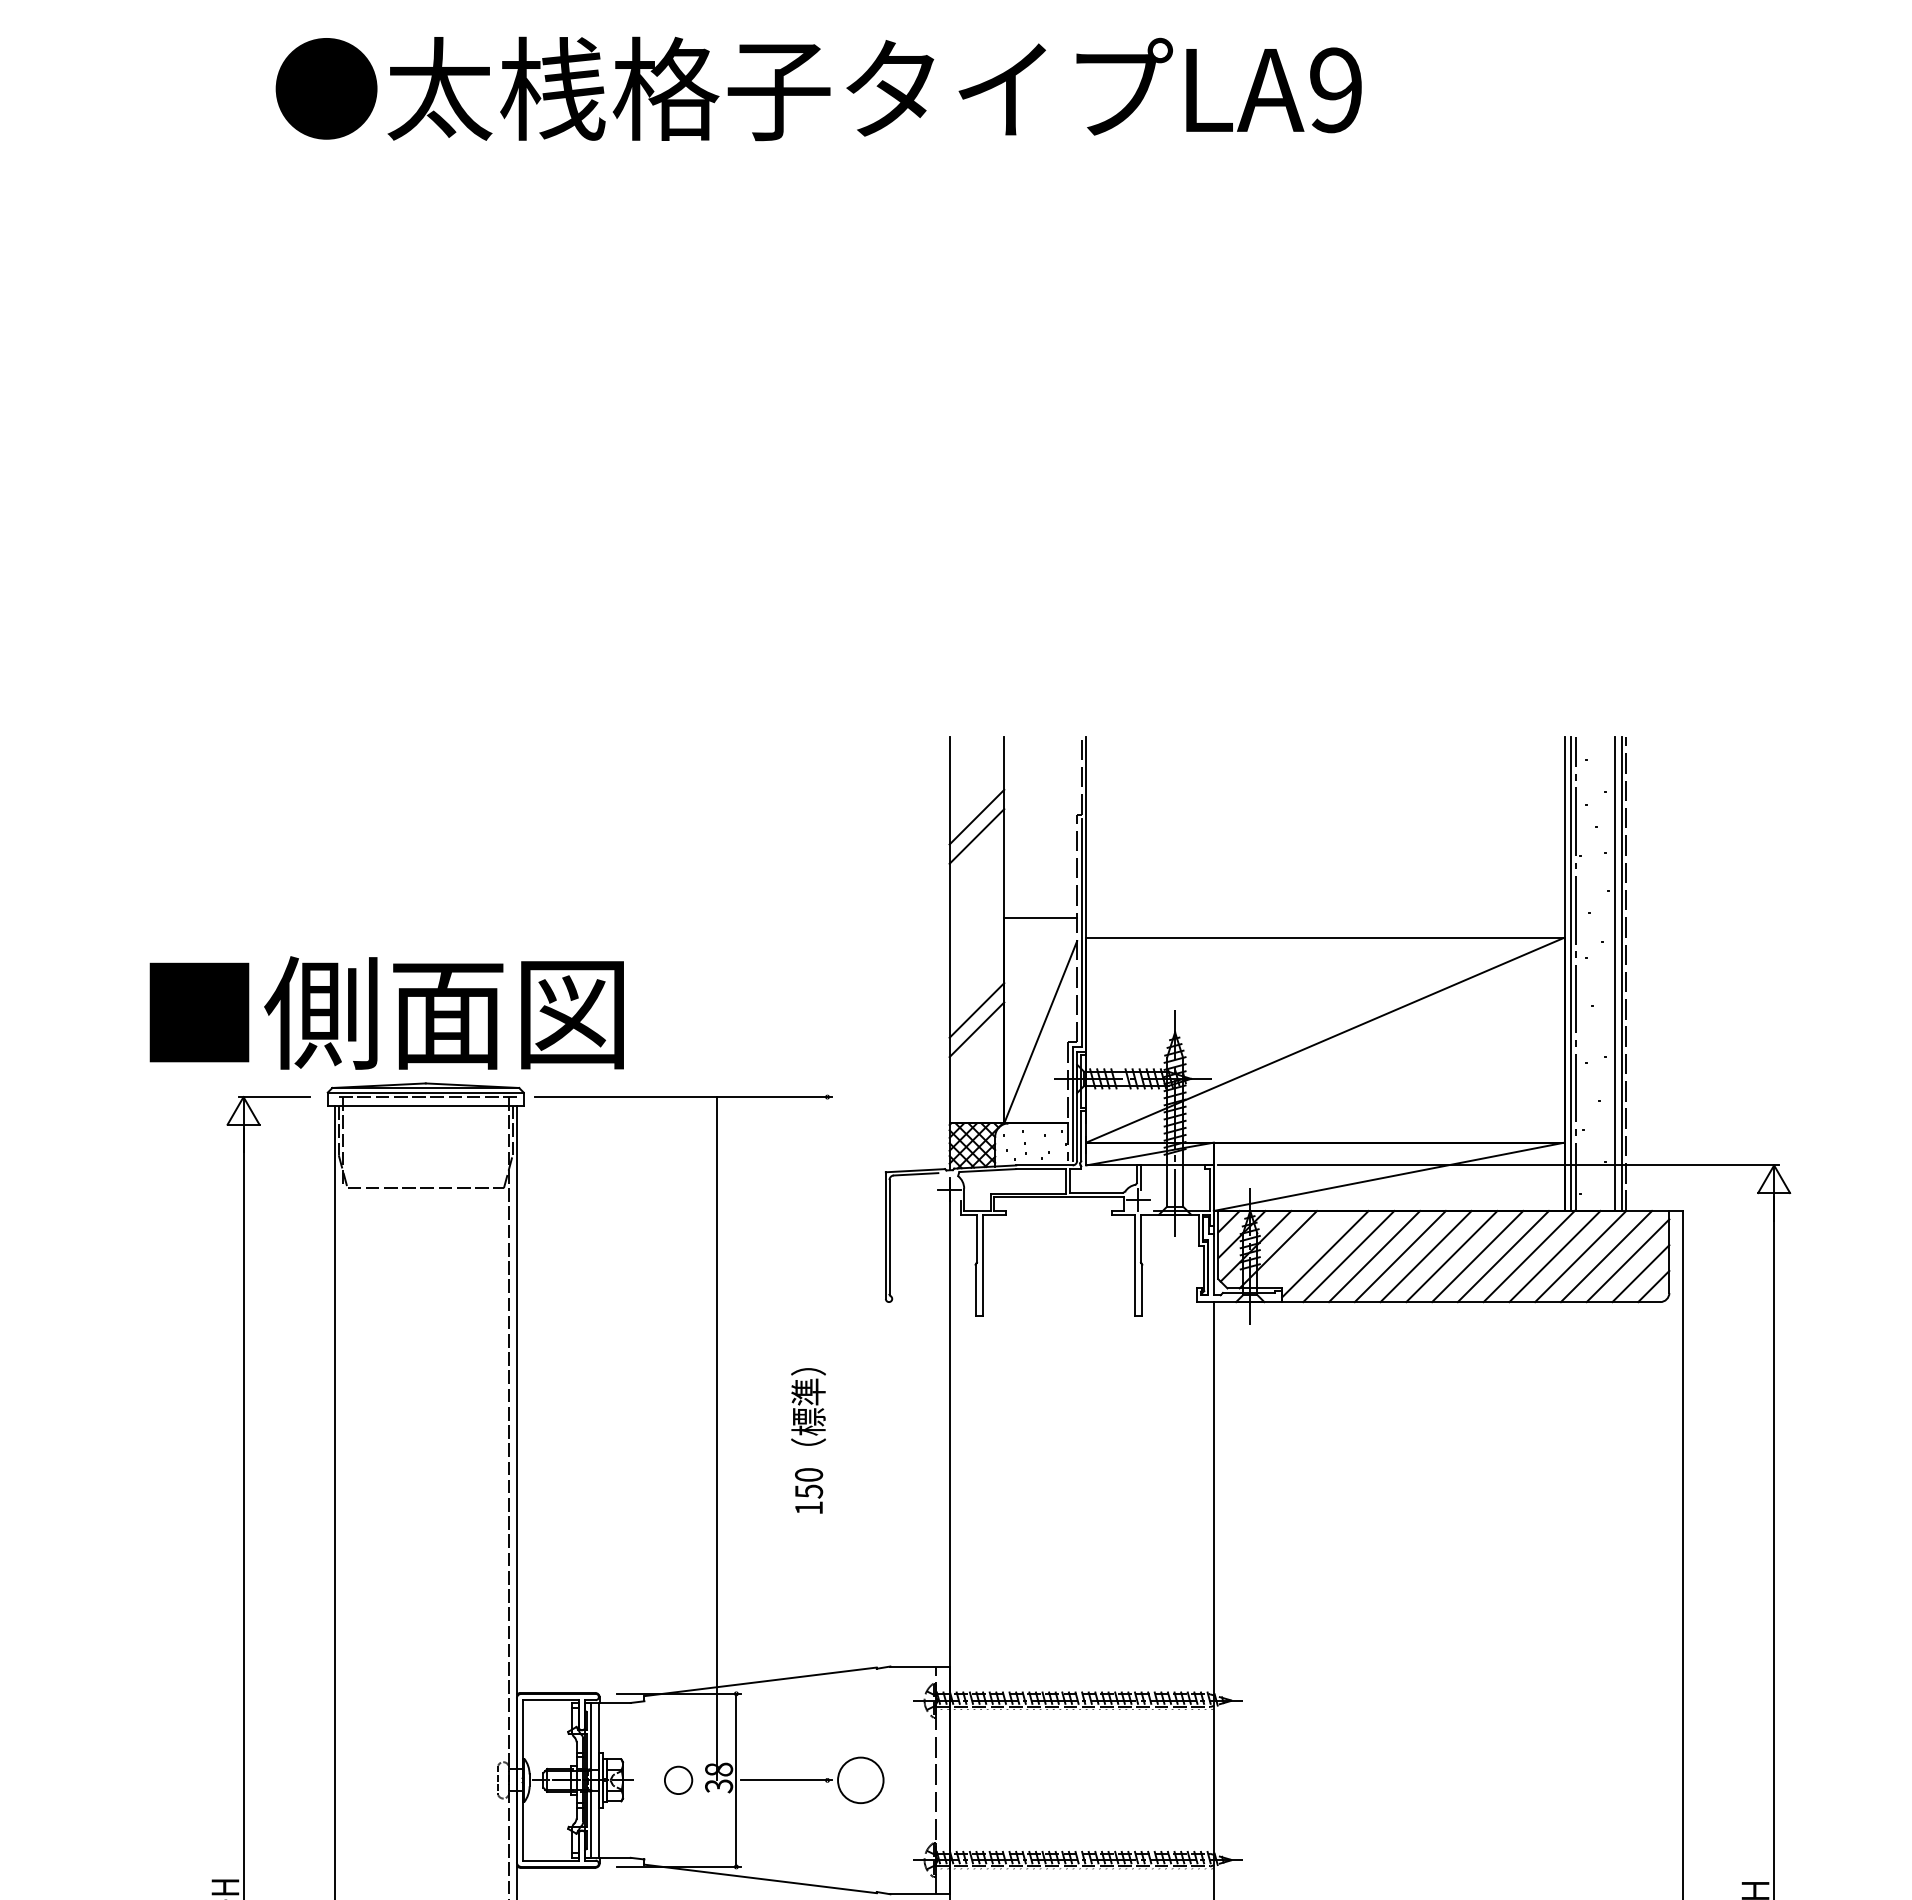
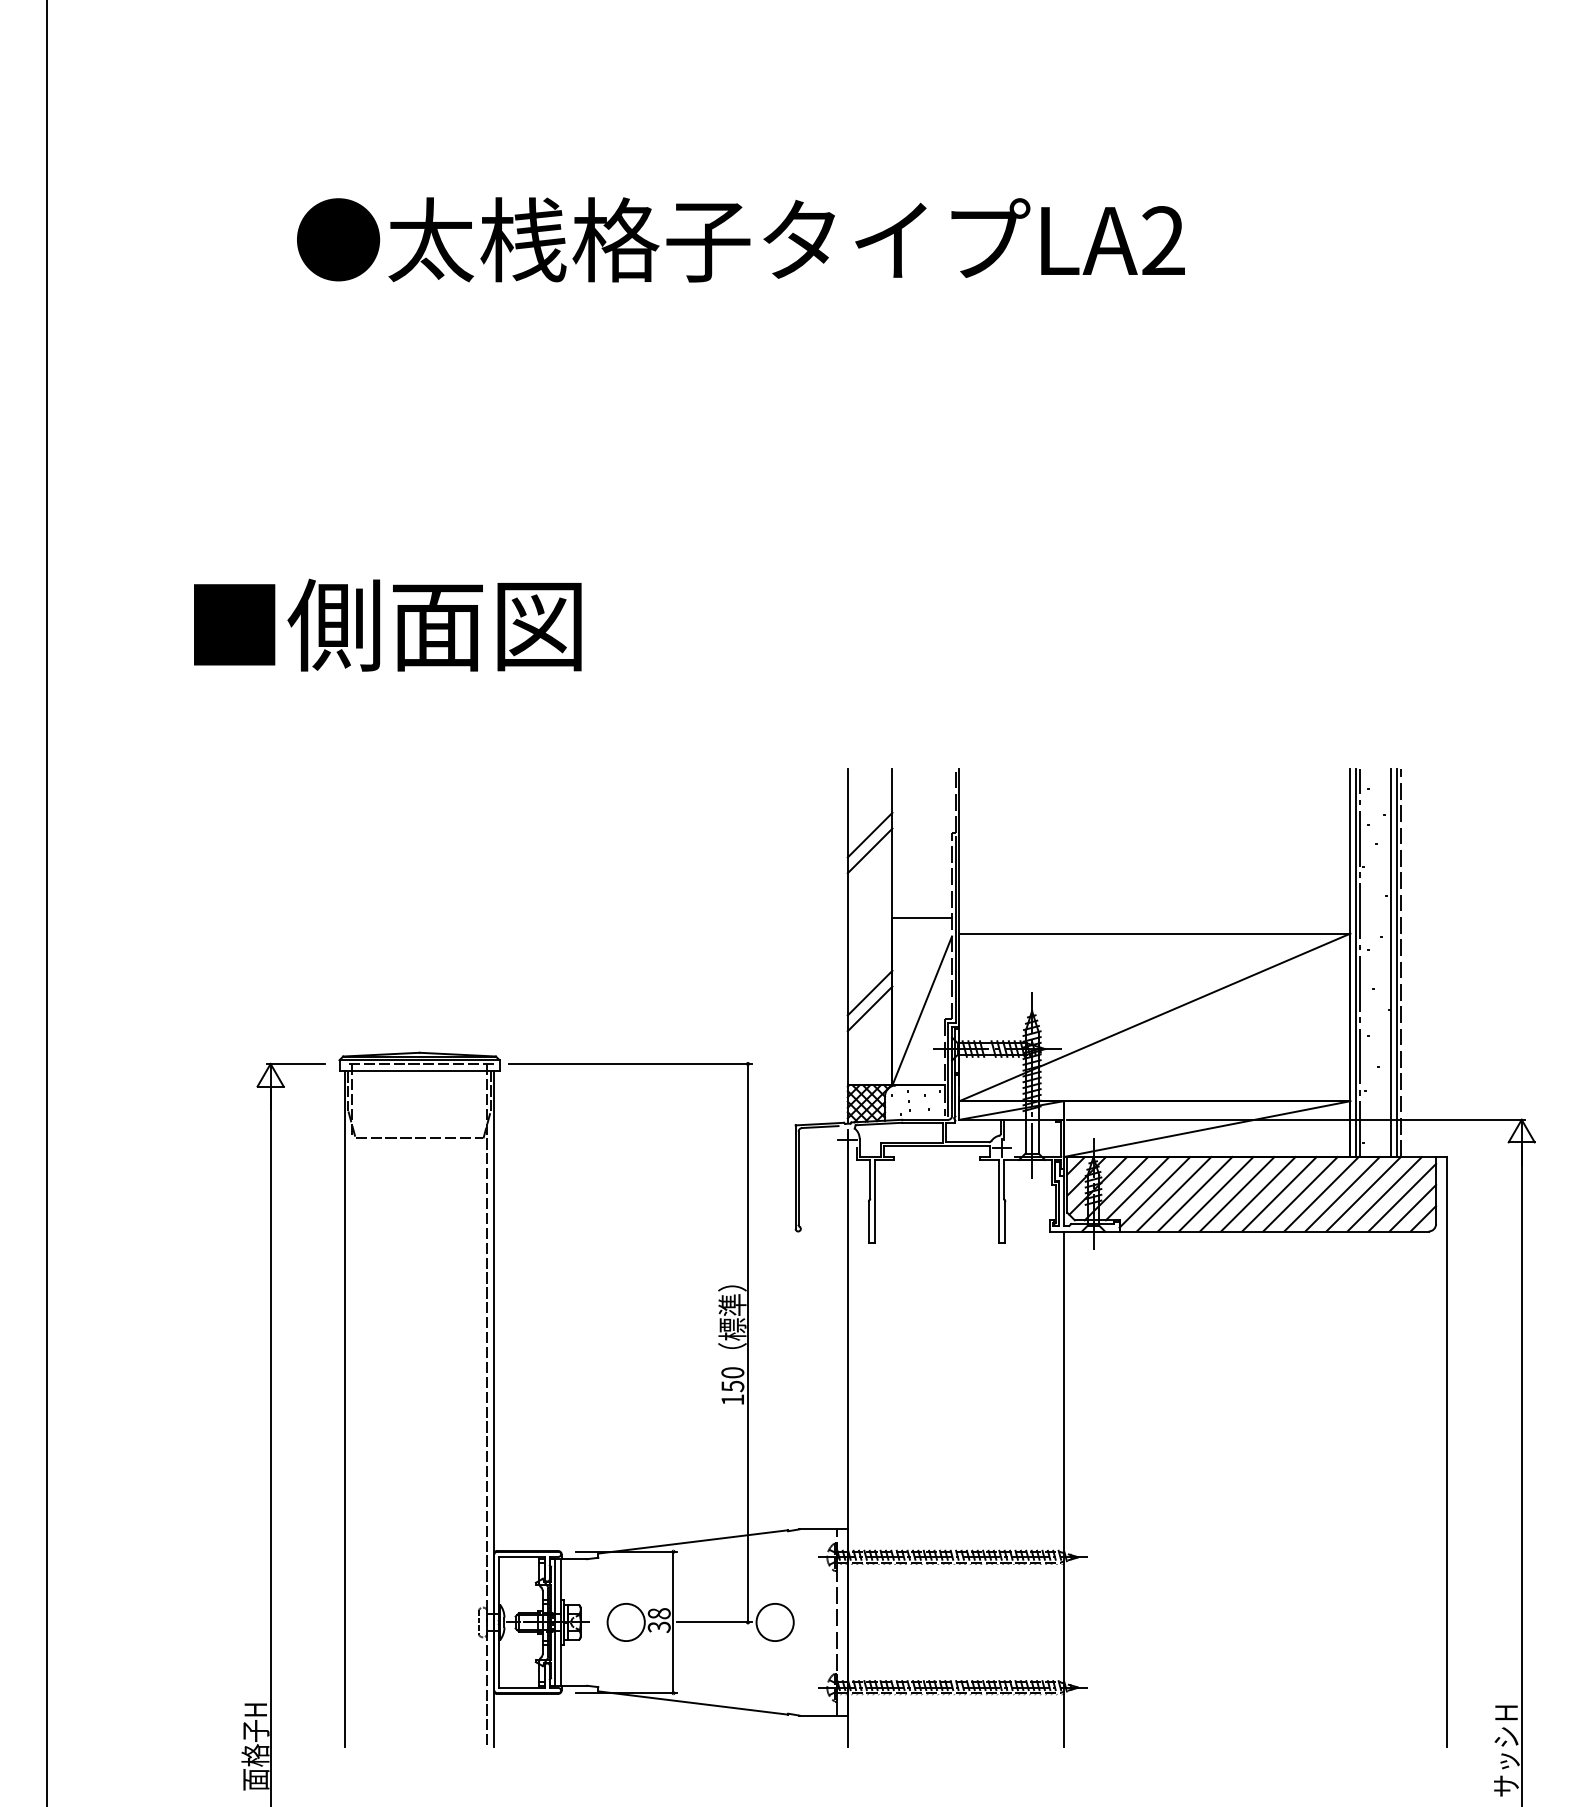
text: (1335, 90) -> (1163, 241), LA9 -> LA2
text: (386, 1012) -> (387, 624), moved
line: (1304, 1249) -> (1137, 1188), added
line: (716, 1437) -> (747, 1342), moved
circle: (677, 1780) -> (625, 1622), size x1.67

